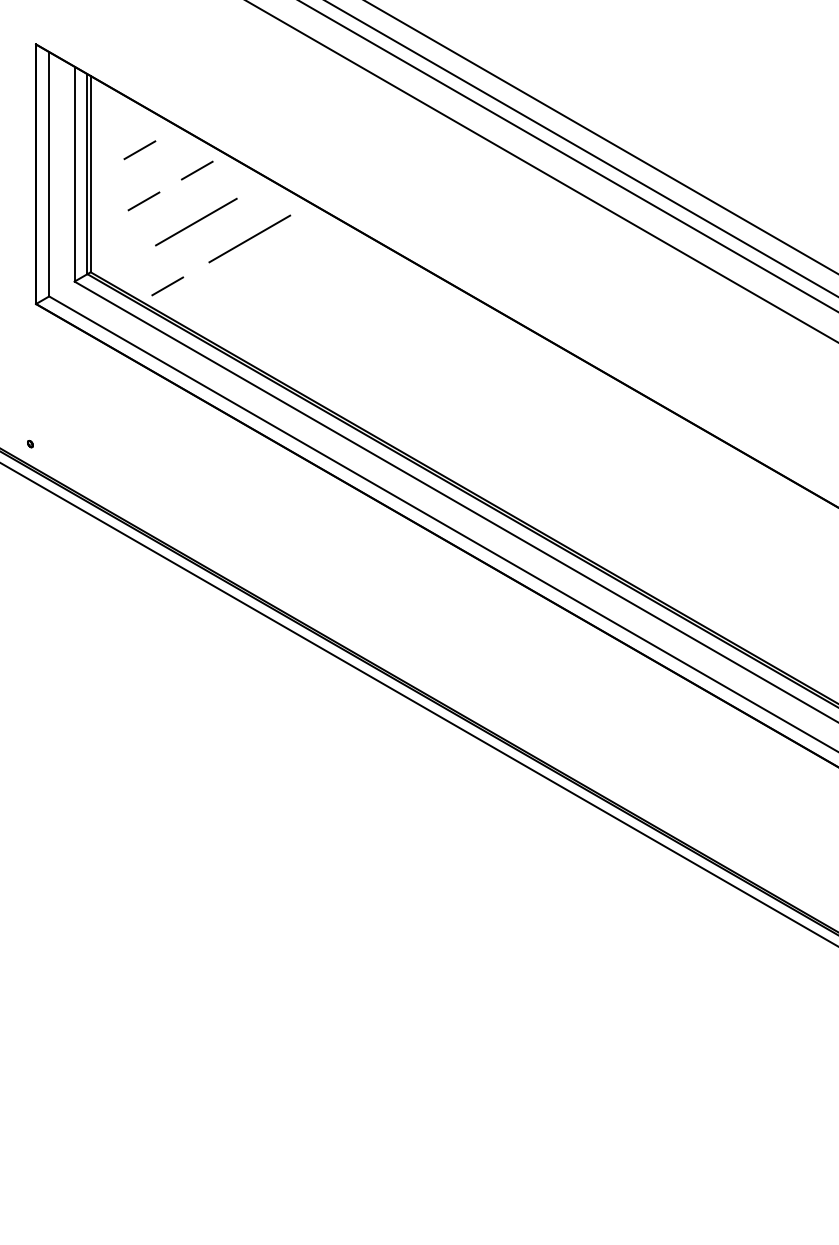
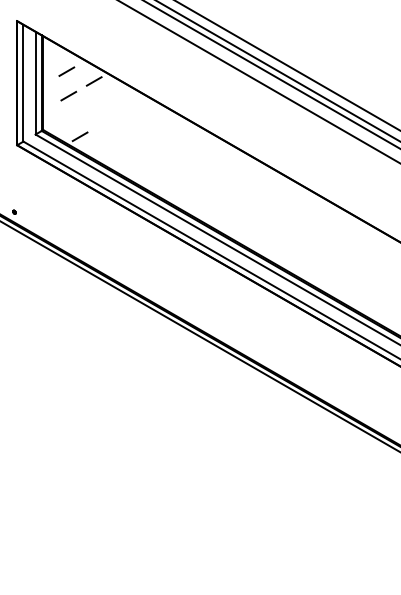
line: (195, 220) -> (93, 105), removed
line: (250, 239) -> (119, 114), removed

